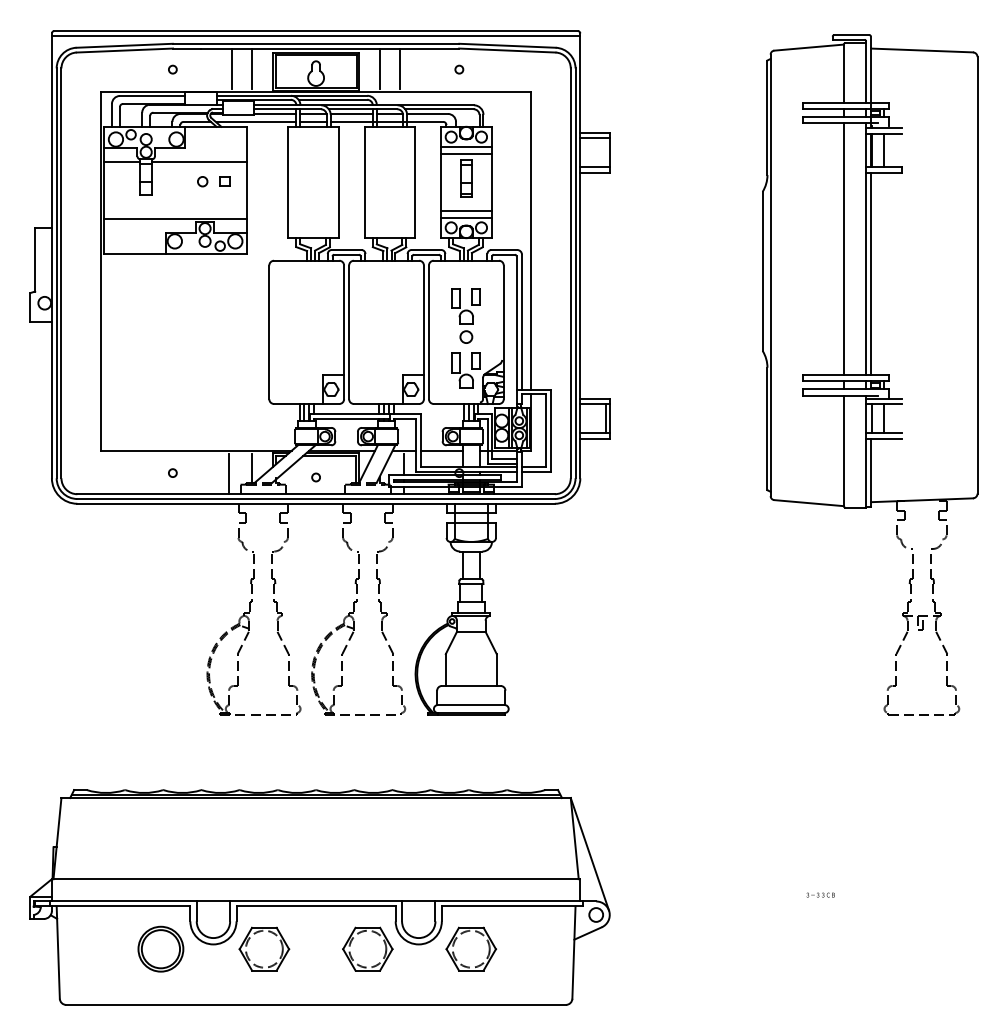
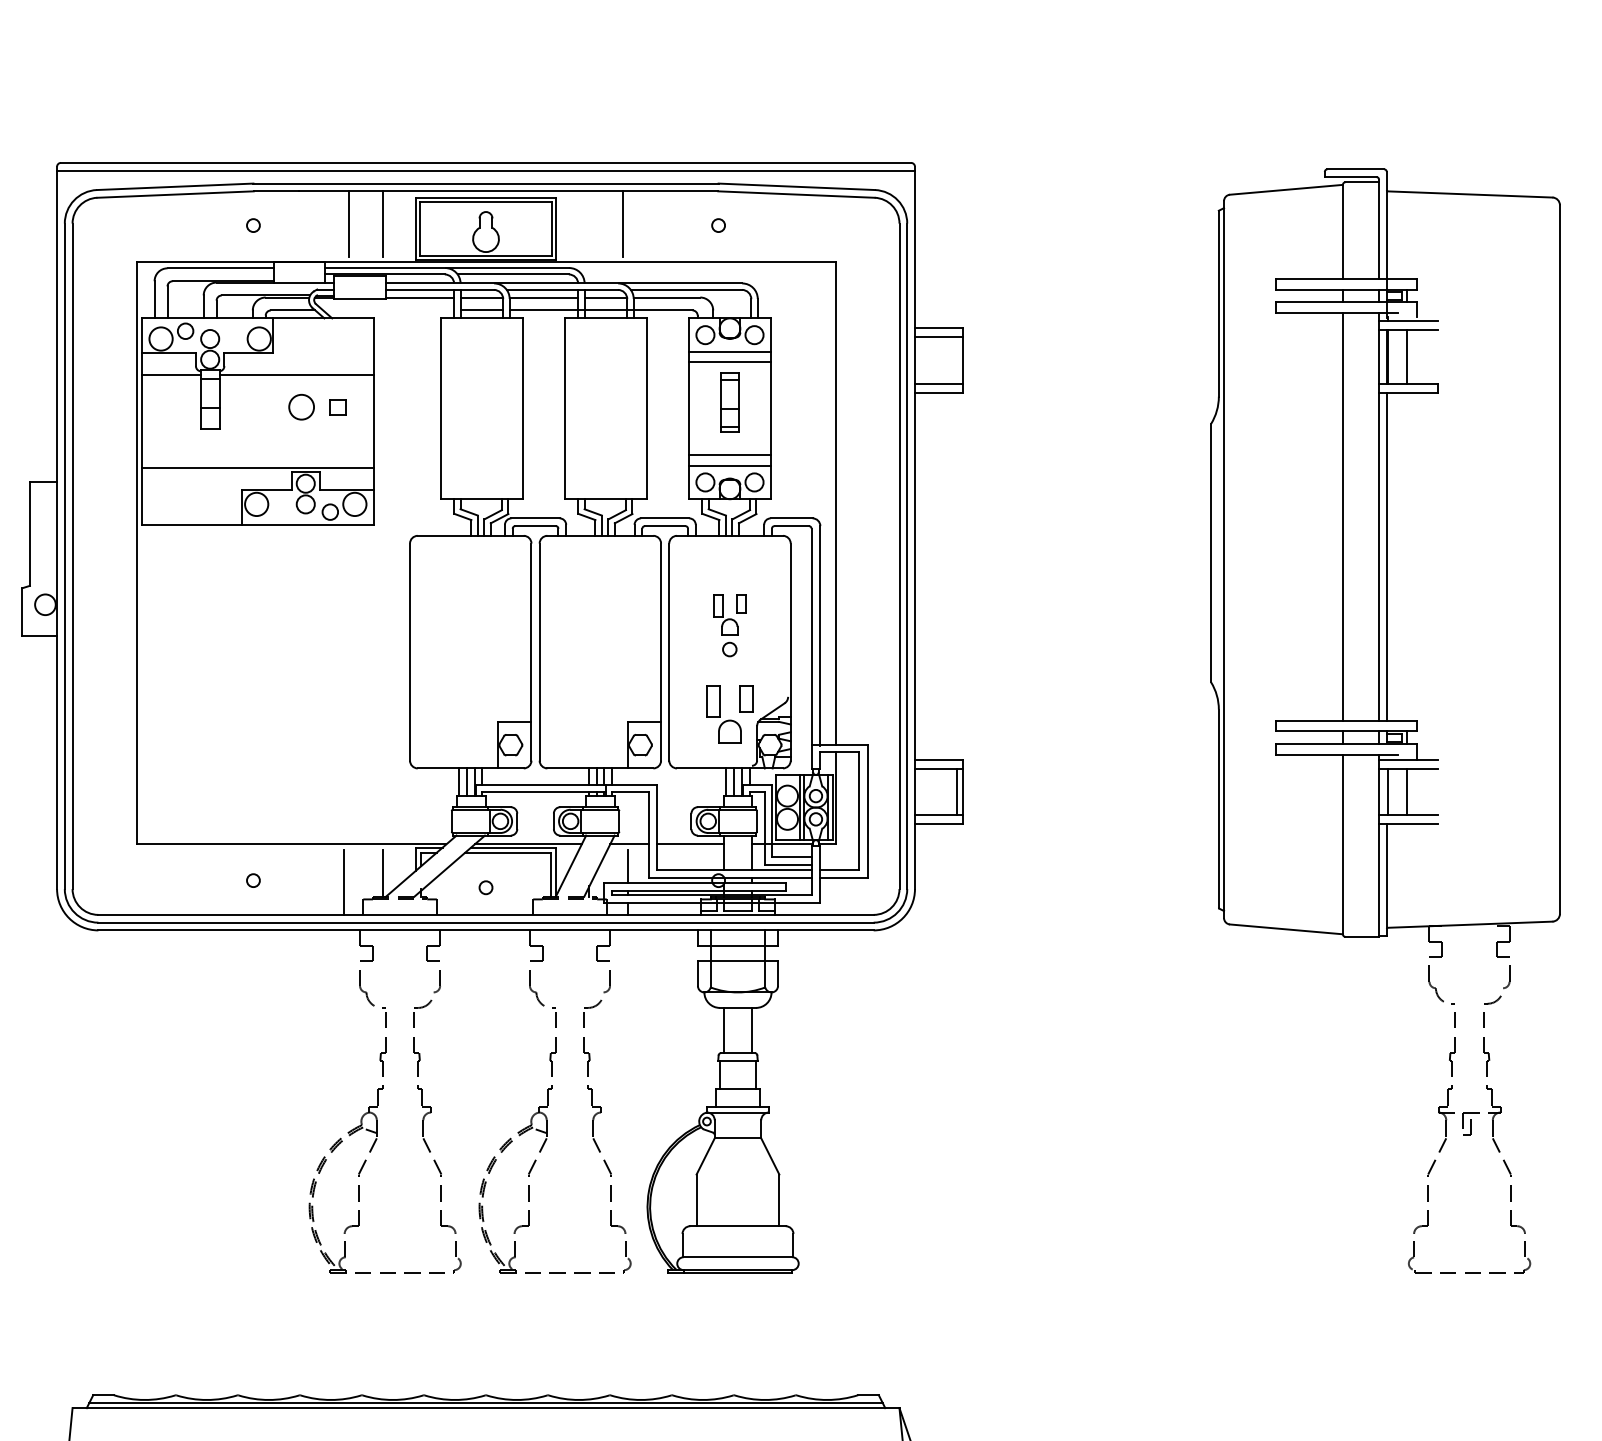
line: (379, 68) -> (588, 223), removed
line: (256, 121) -> (389, 309), removed
circle: (202, 181) -> (301, 407), size x1.6
part: (465, 315) -> (728, 624), size x0.7

